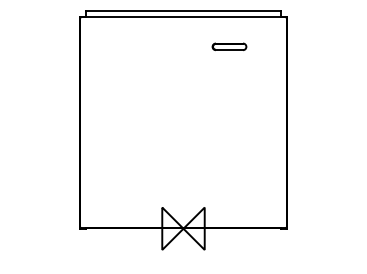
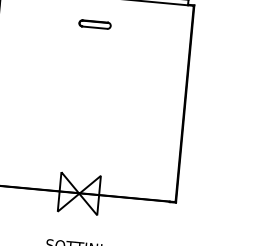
part: (229, 46) -> (95, 24), moved

